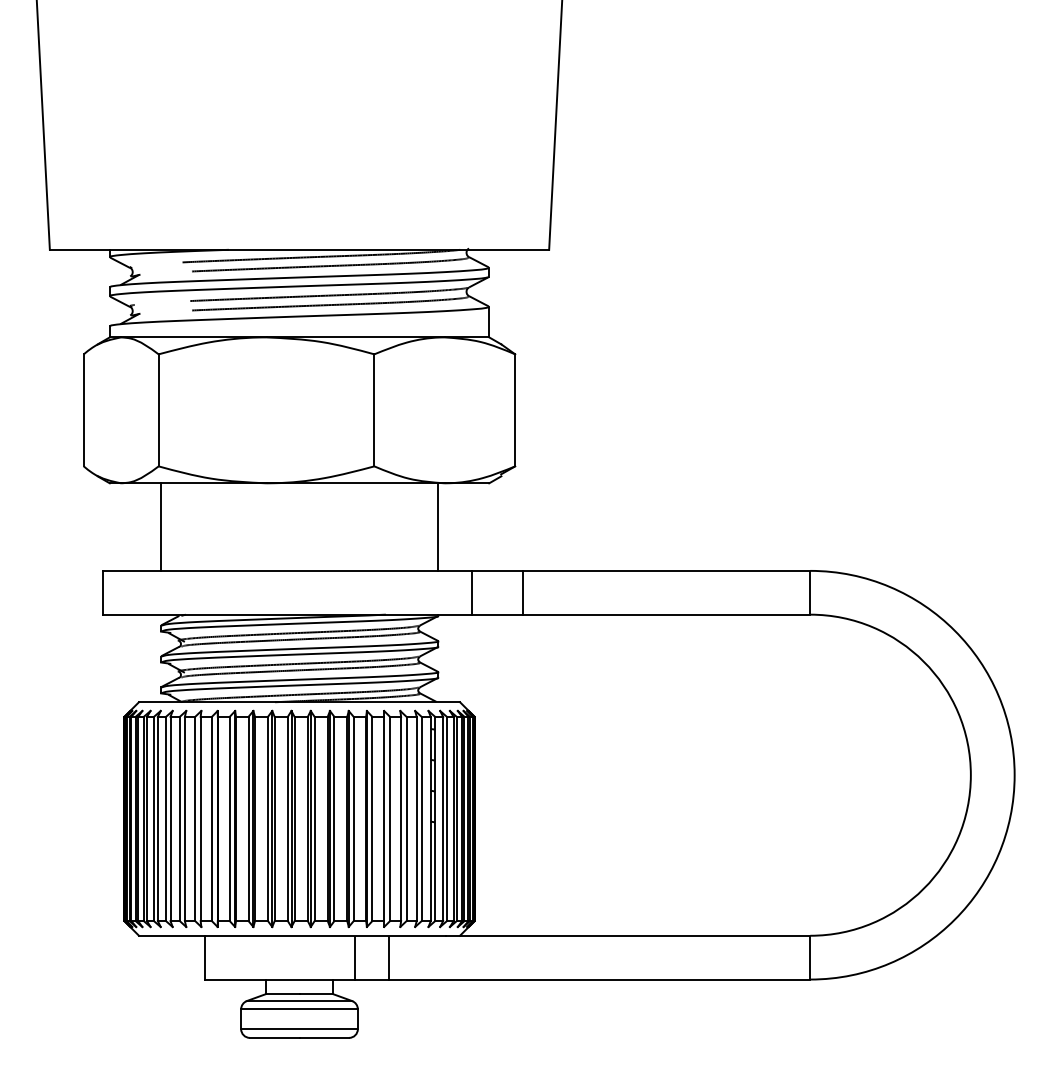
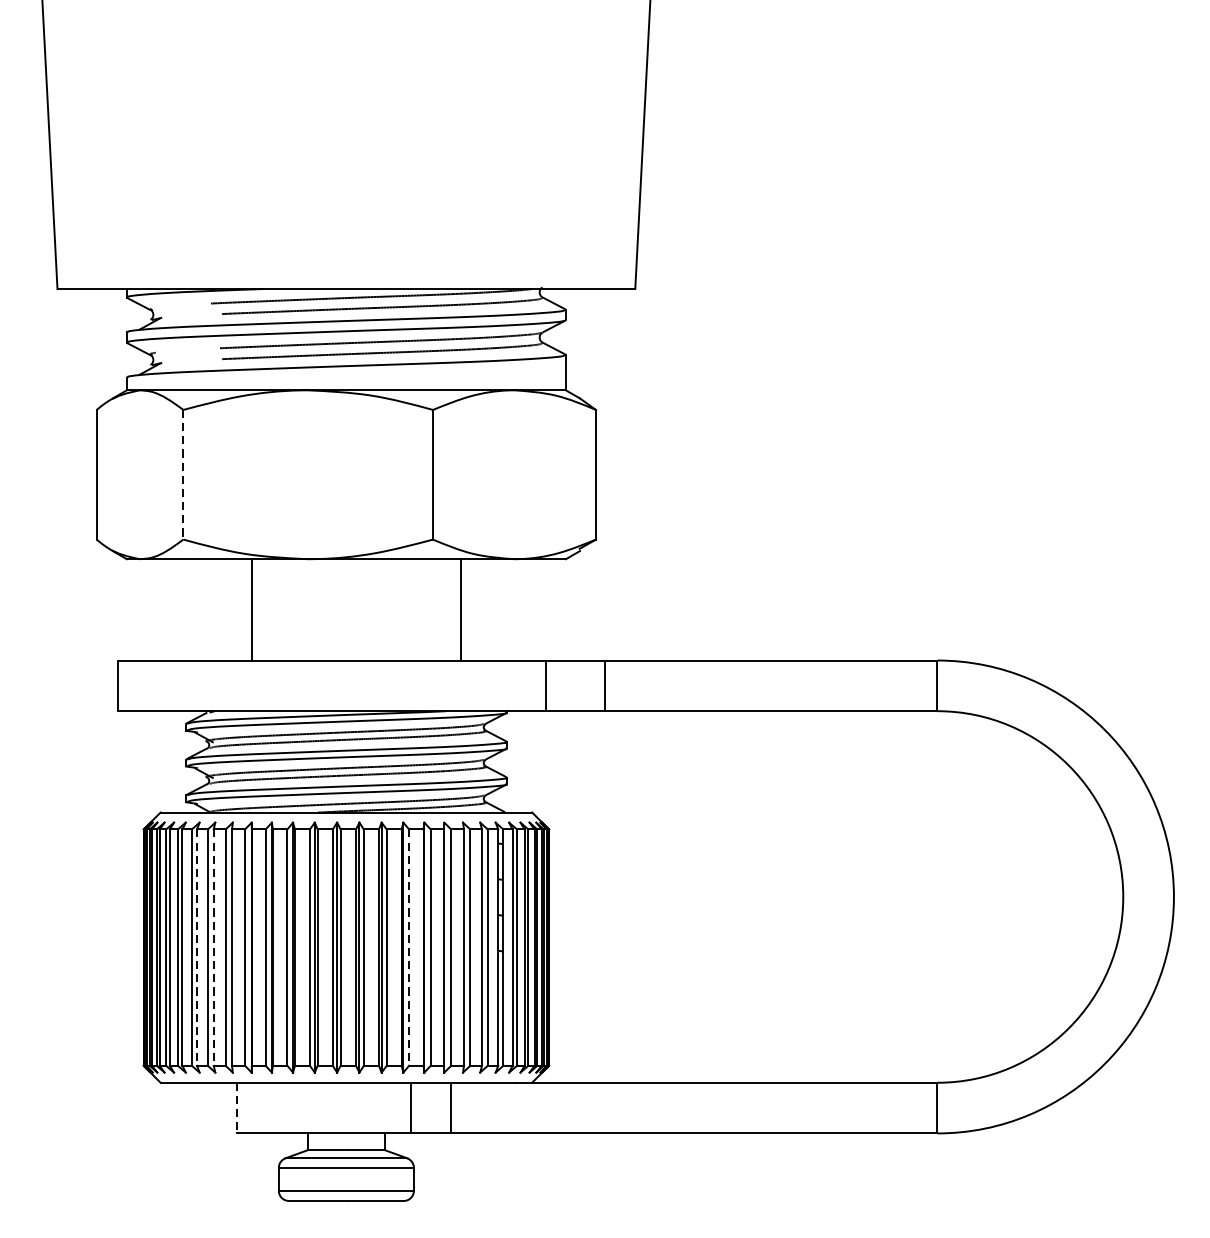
line: (158, 410) -> (183, 474), solid -> dashed
line: (160, 526) -> (251, 609), moved
line: (438, 526) -> (460, 609), moved
line: (170, 819) -> (197, 948), solid -> dashed
line: (184, 819) -> (213, 948), solid -> dashed
line: (353, 819) -> (408, 948), solid -> dashed
line: (204, 957) -> (236, 1107), solid -> dashed

